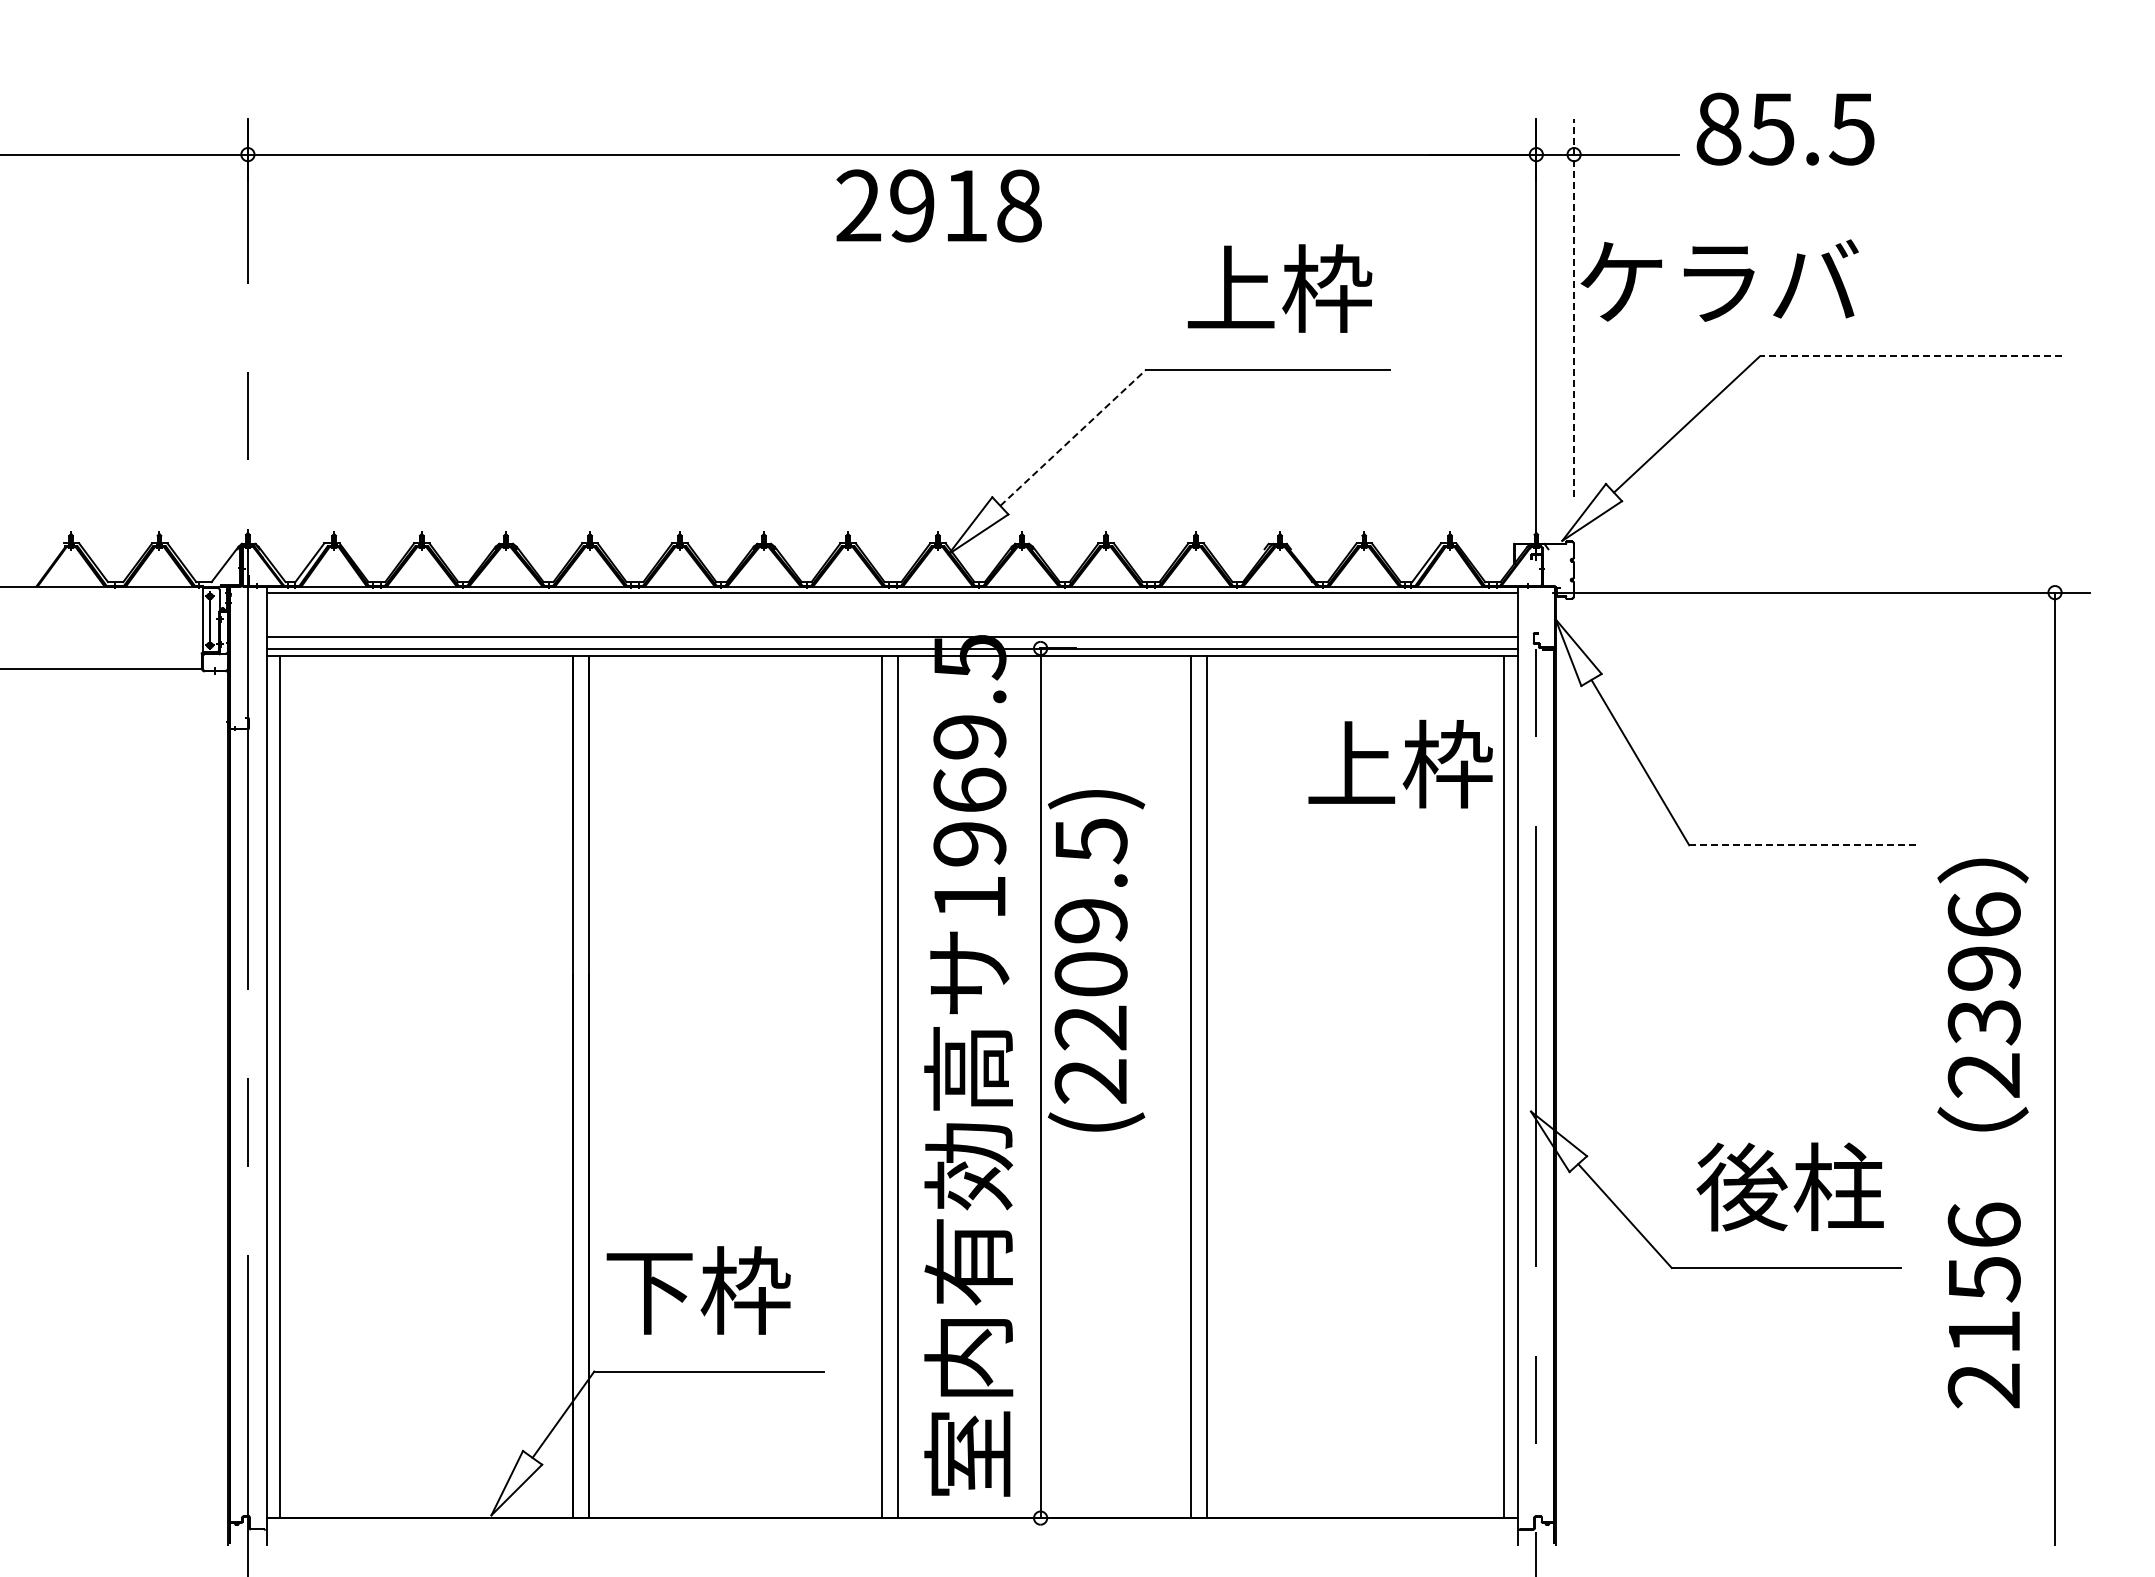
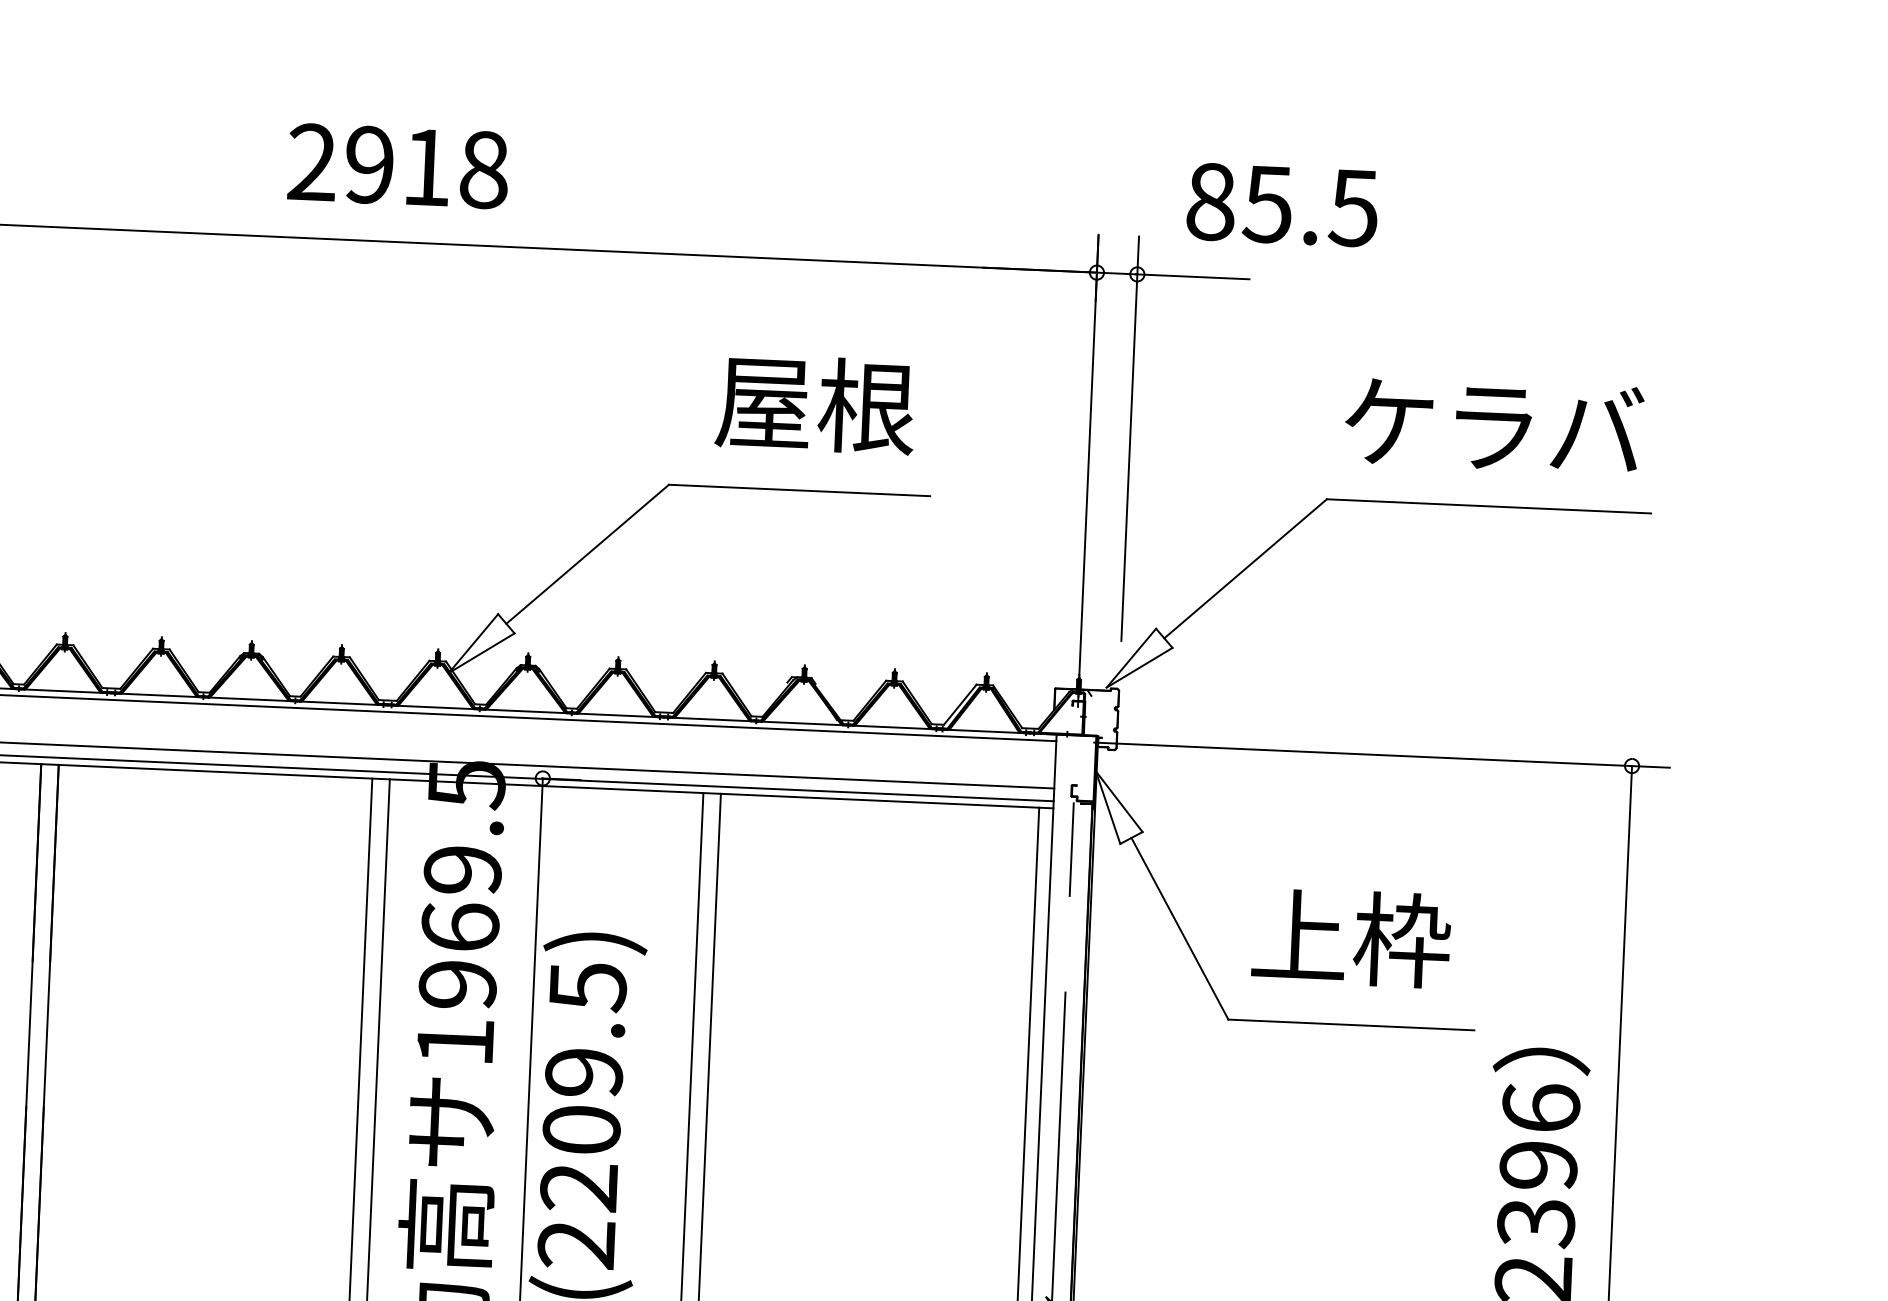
text: (1785, 128) -> (1282, 204), moved
text: (938, 205) -> (397, 165), moved
text: (1719, 280) -> (1493, 425), moved
text: (1279, 288) -> (815, 404), 上枠 -> 屋根
line: (1574, 308) -> (1130, 439), dashed -> solid
line: (1910, 356) -> (1488, 506), dashed -> solid
line: (1073, 437) -> (587, 553), dashed -> solid
text: (1400, 763) -> (1351, 937), moved
line: (1804, 845) -> (1351, 1025), dashed -> solid

